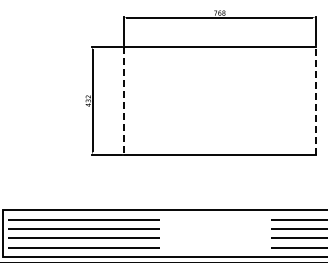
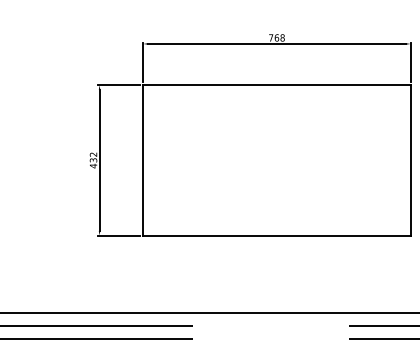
line: (124, 100) -> (143, 159), dashed -> solid
line: (315, 100) -> (410, 159), dashed -> solid

